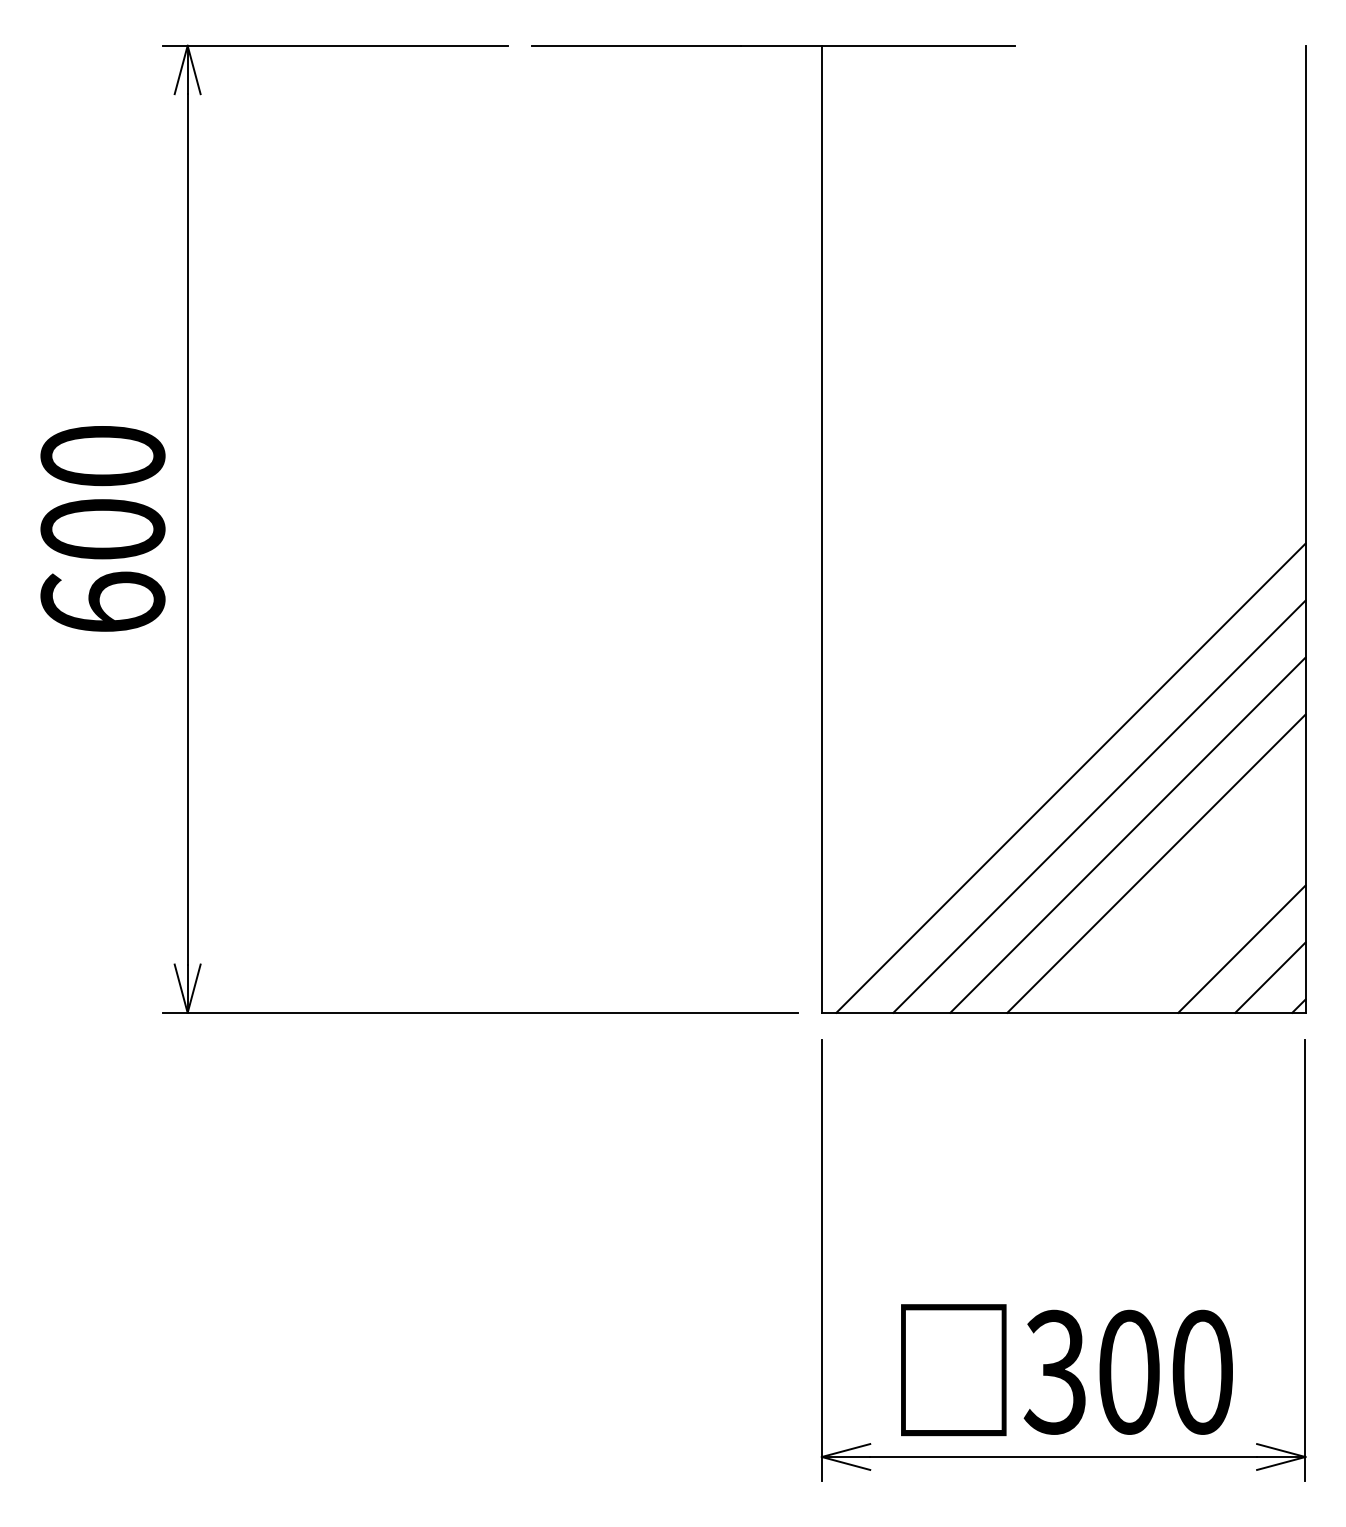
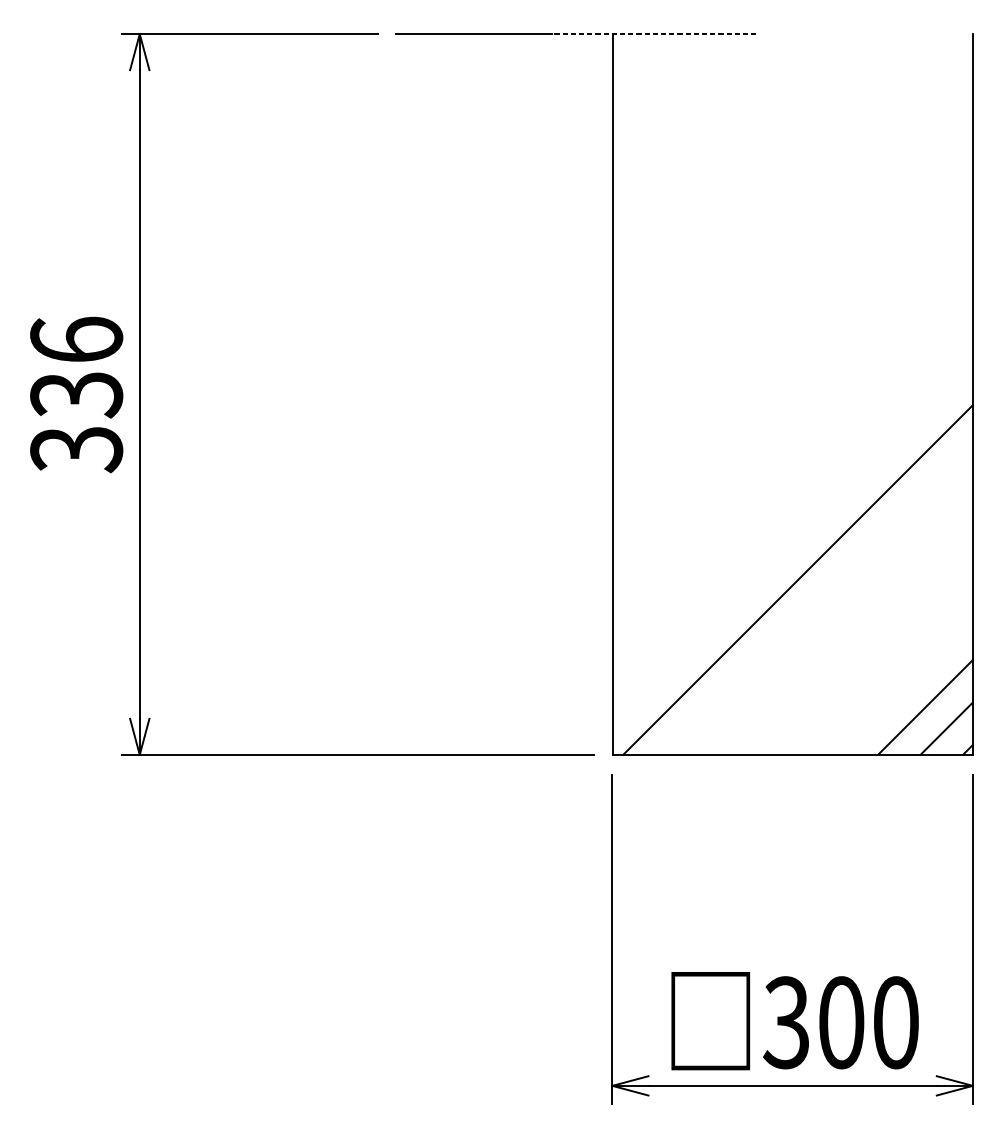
line: (878, 45) -> (654, 33), solid -> dashed
text: (102, 530) -> (76, 395), 600 -> 336
line: (1099, 806) -> (819, 601), removed
line: (1127, 834) -> (840, 621), removed
line: (1156, 863) -> (861, 643), removed

